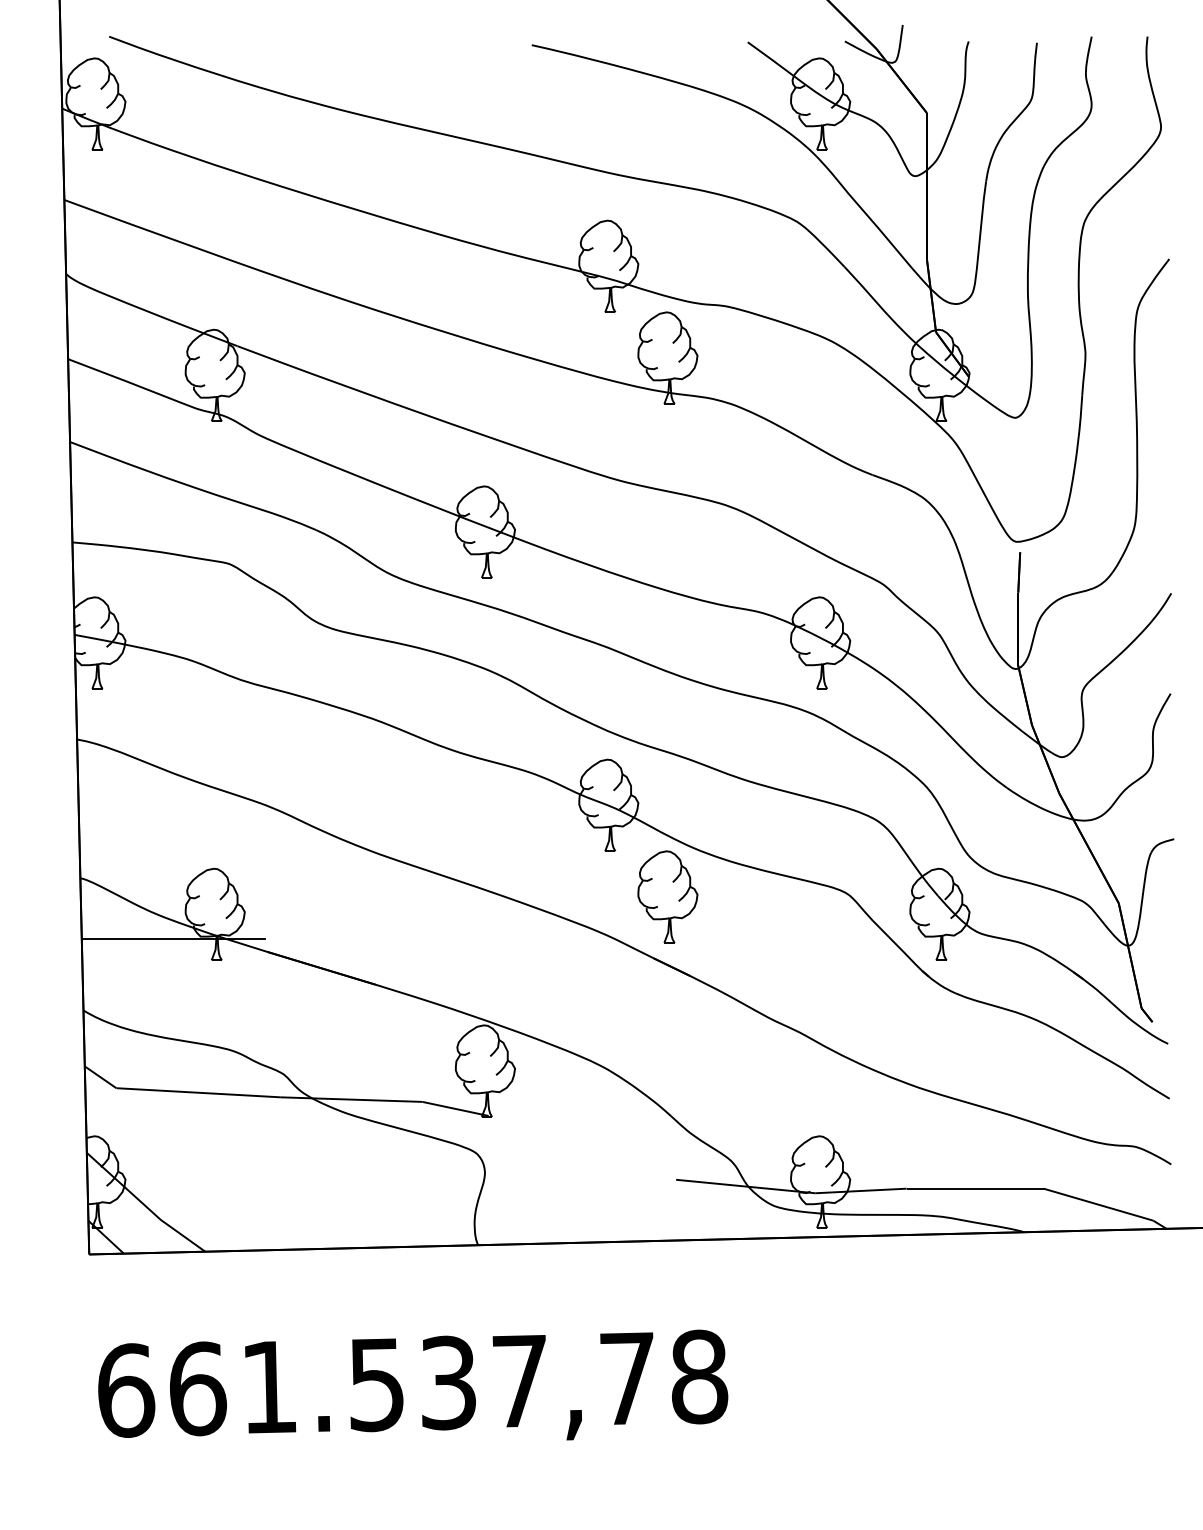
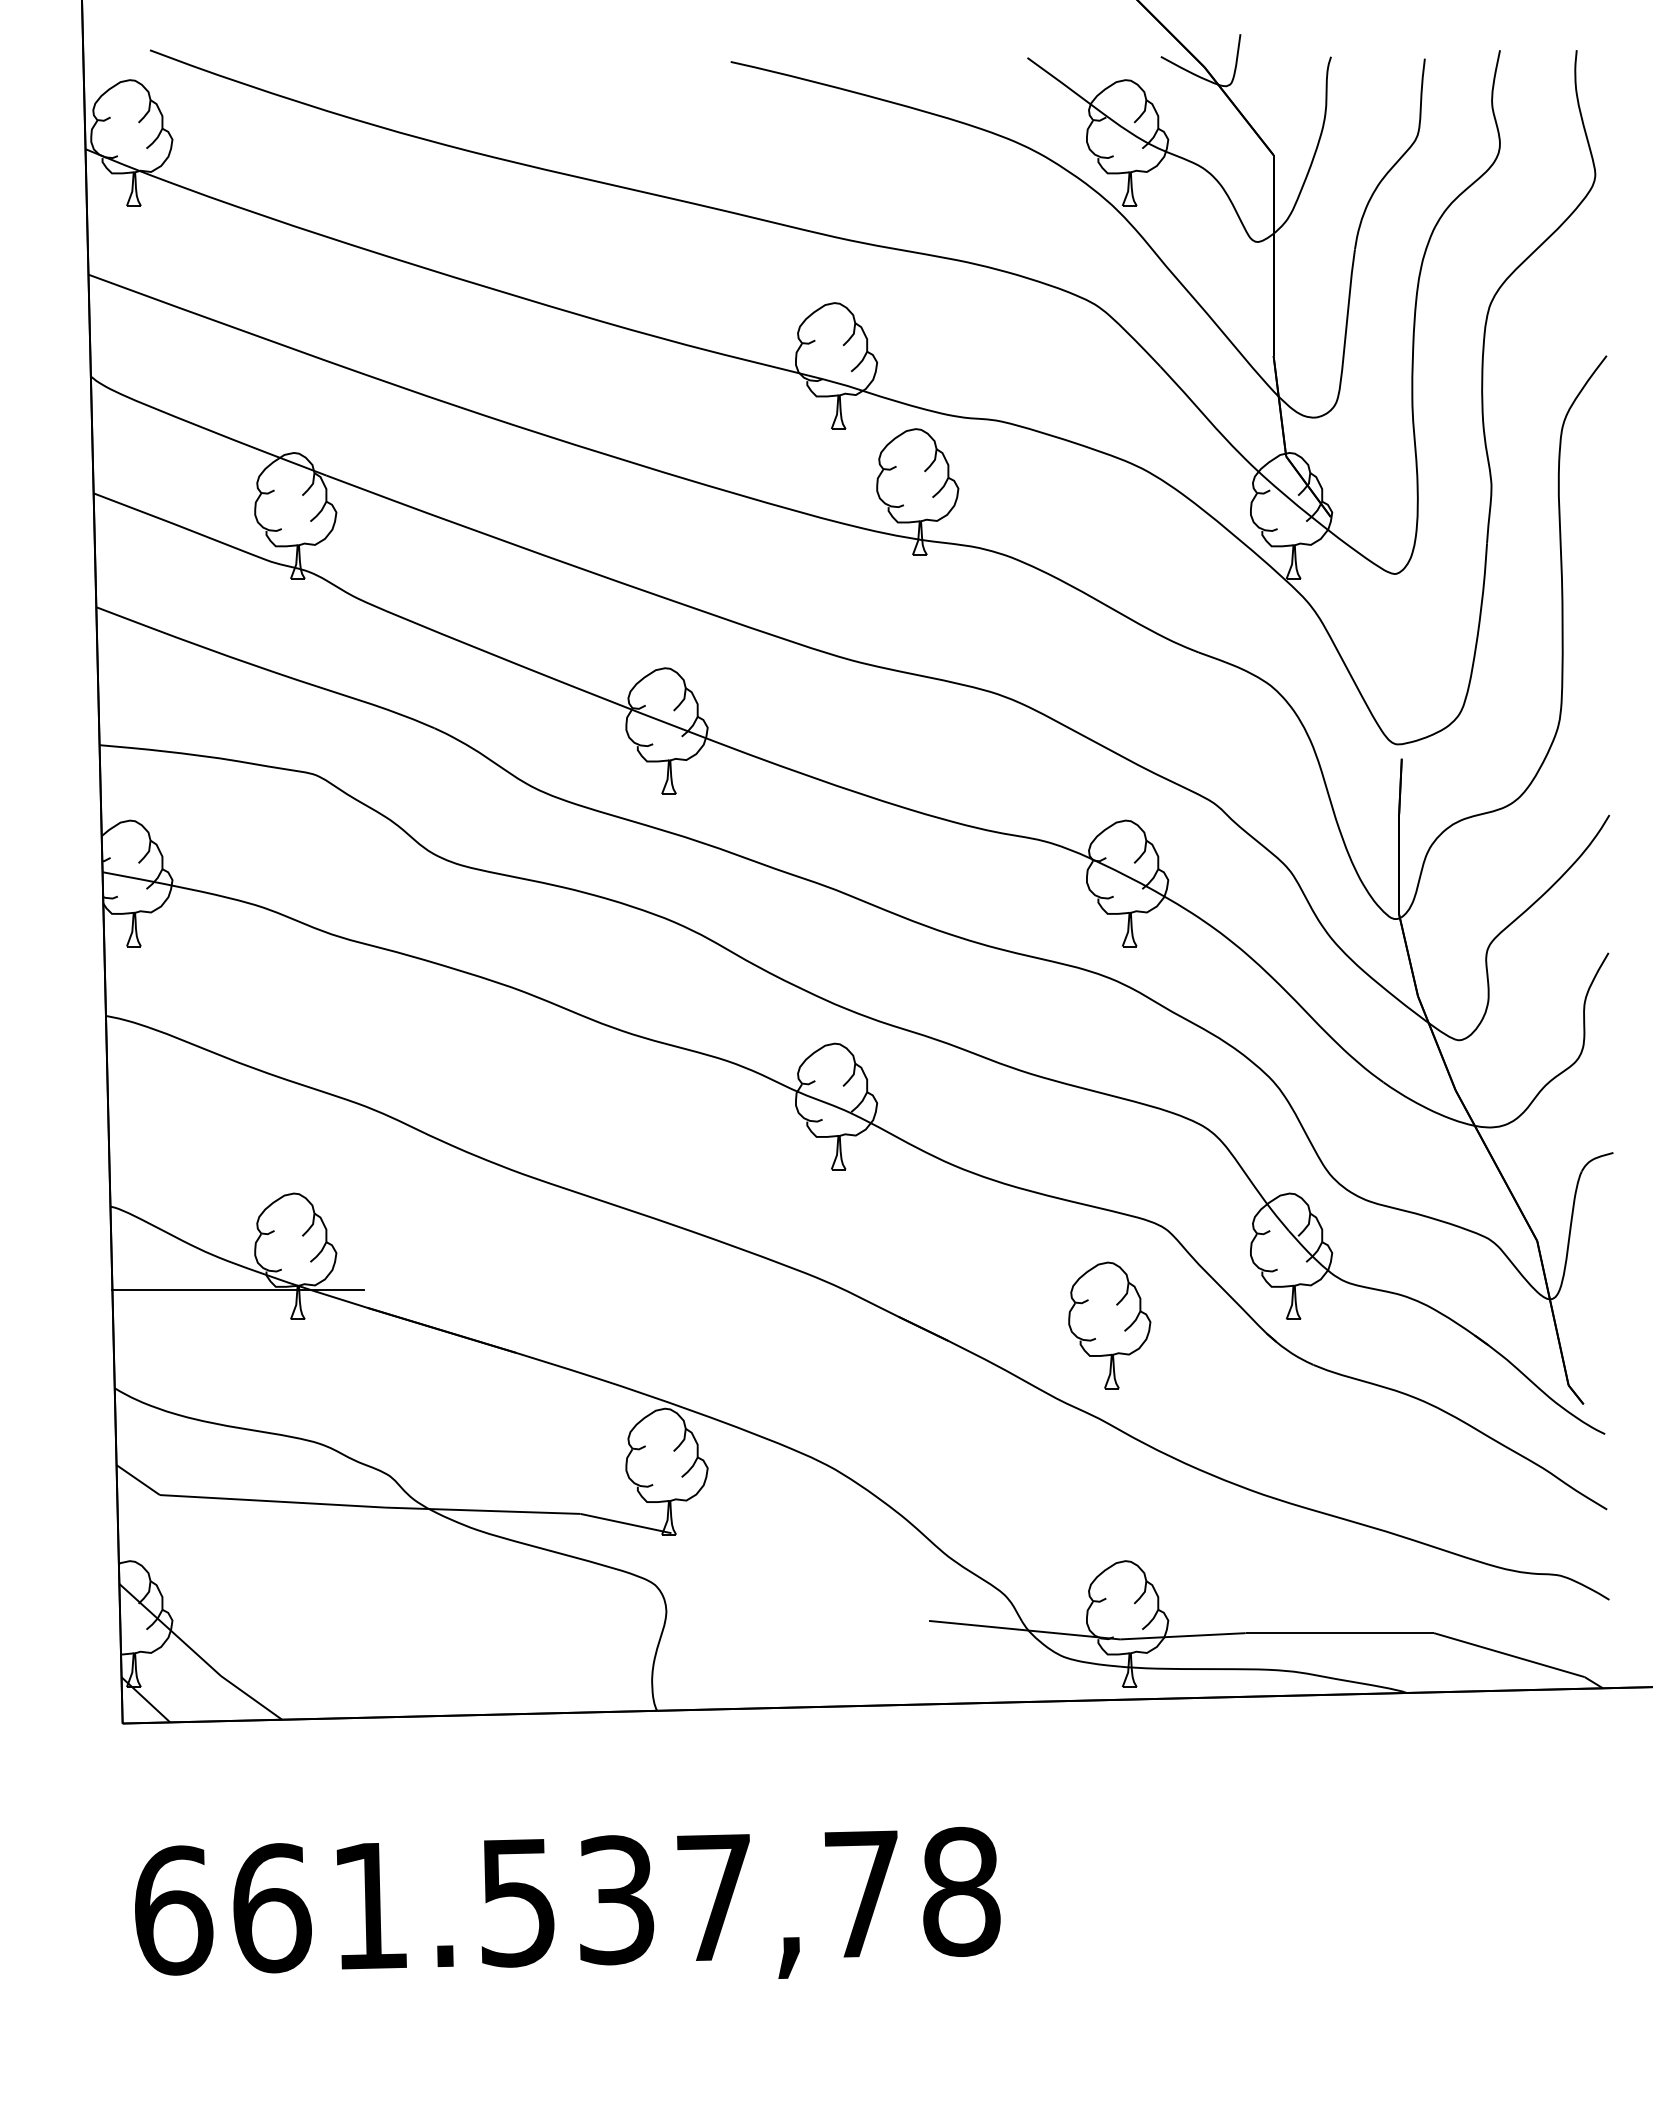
part: (667, 897) -> (1109, 1325), moved

